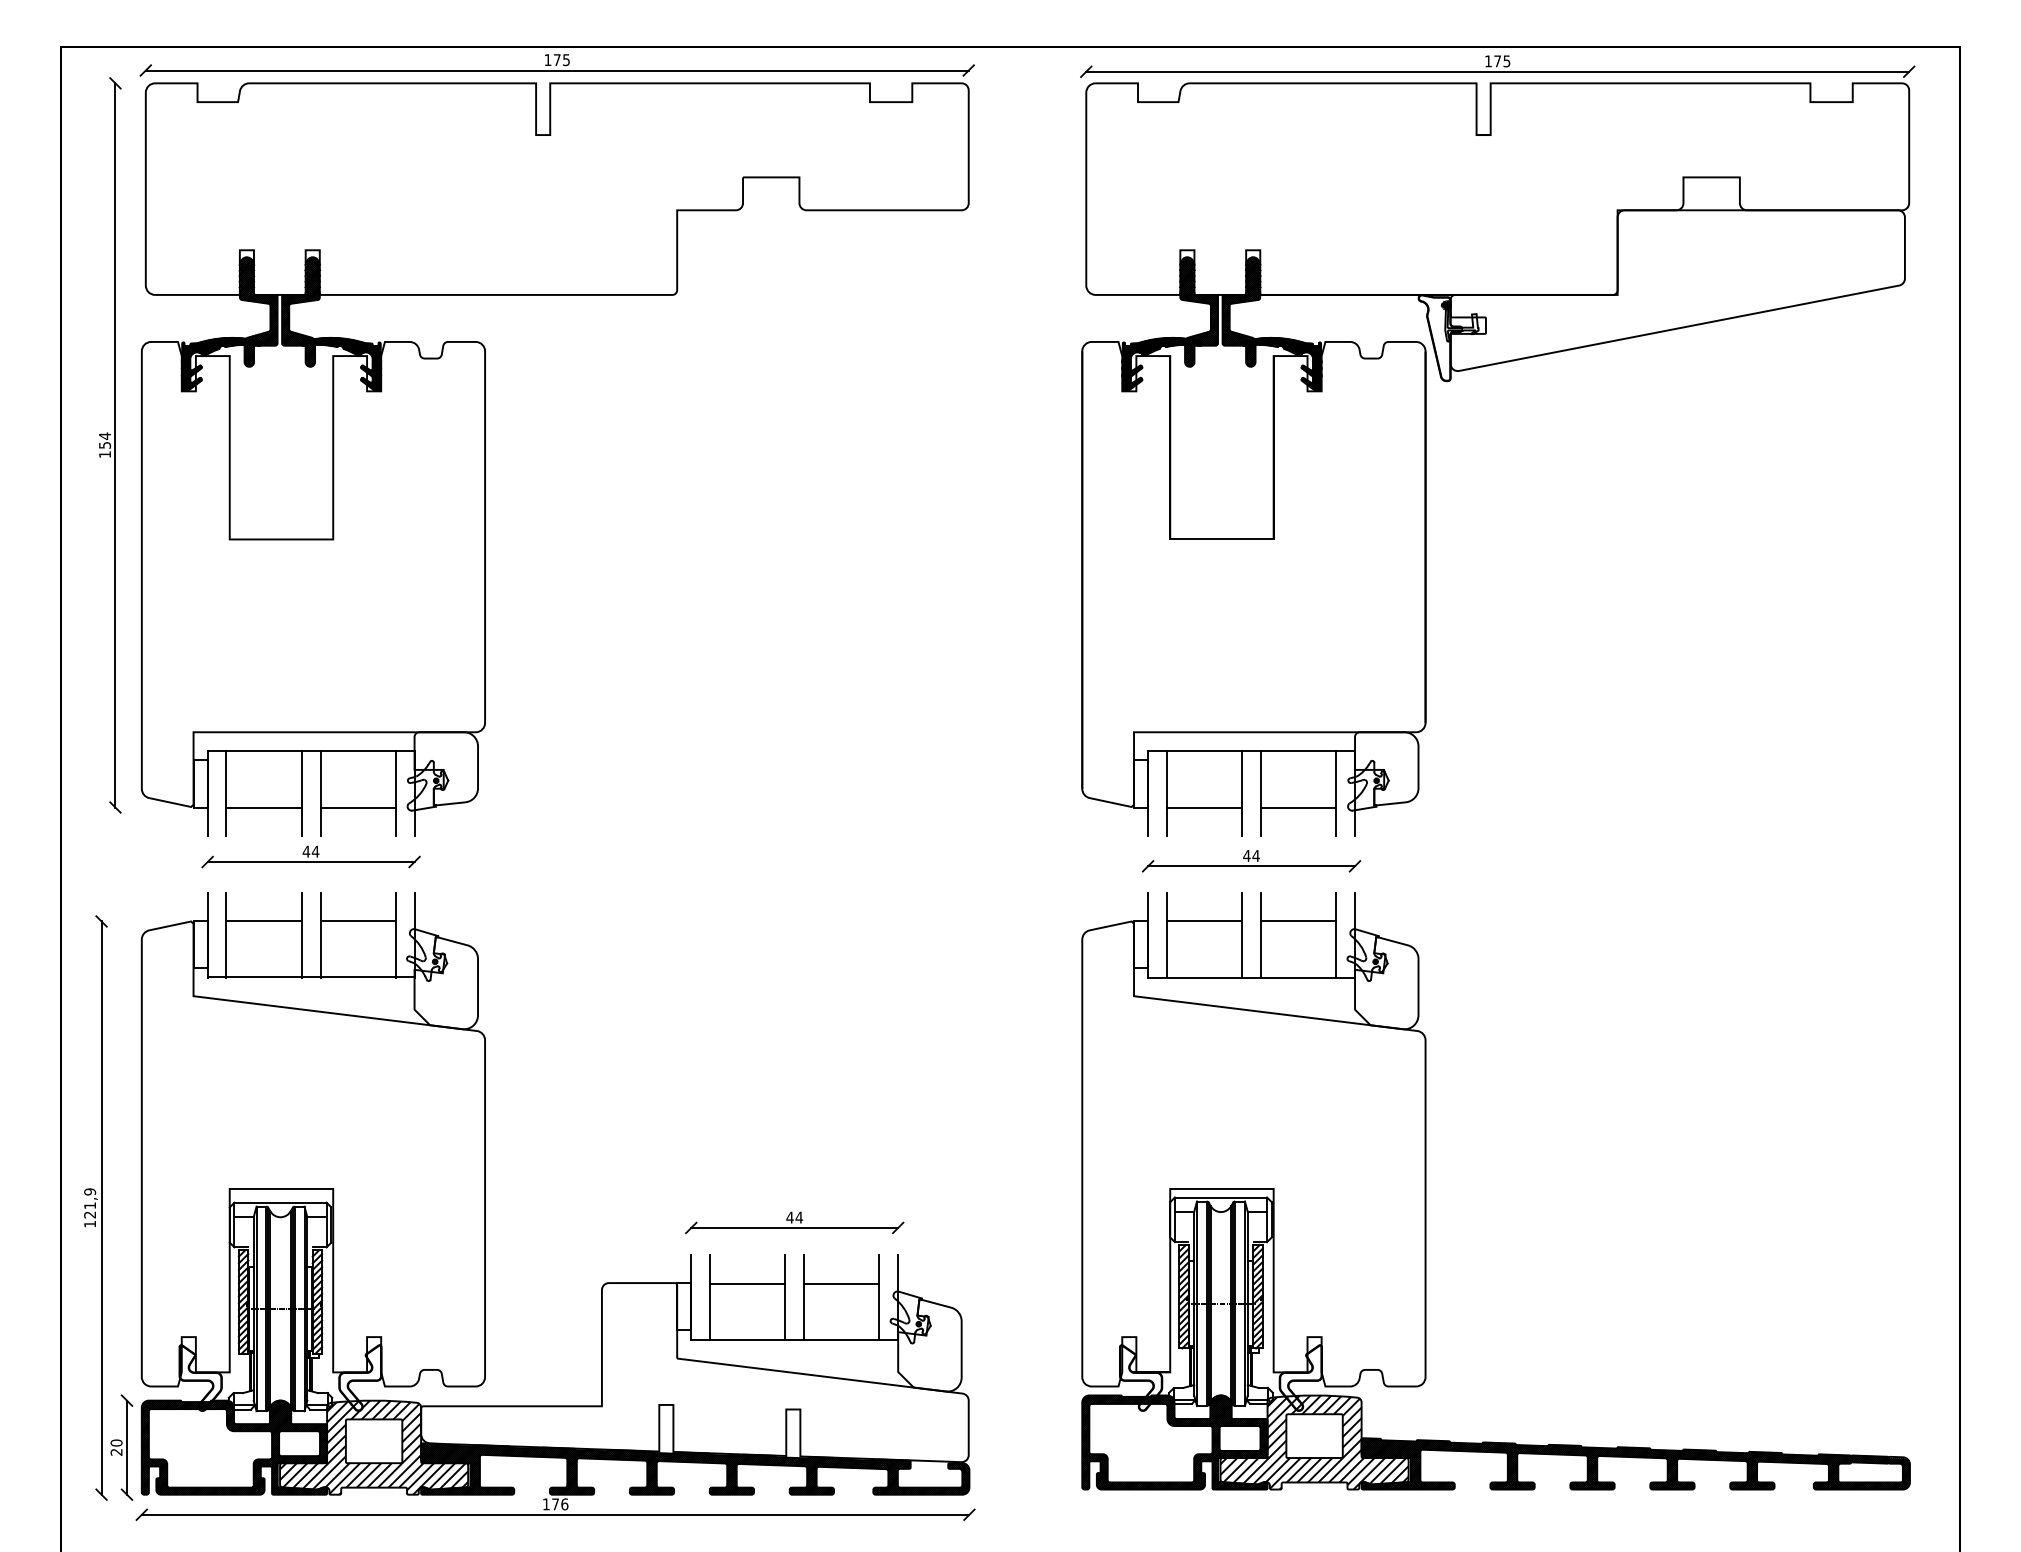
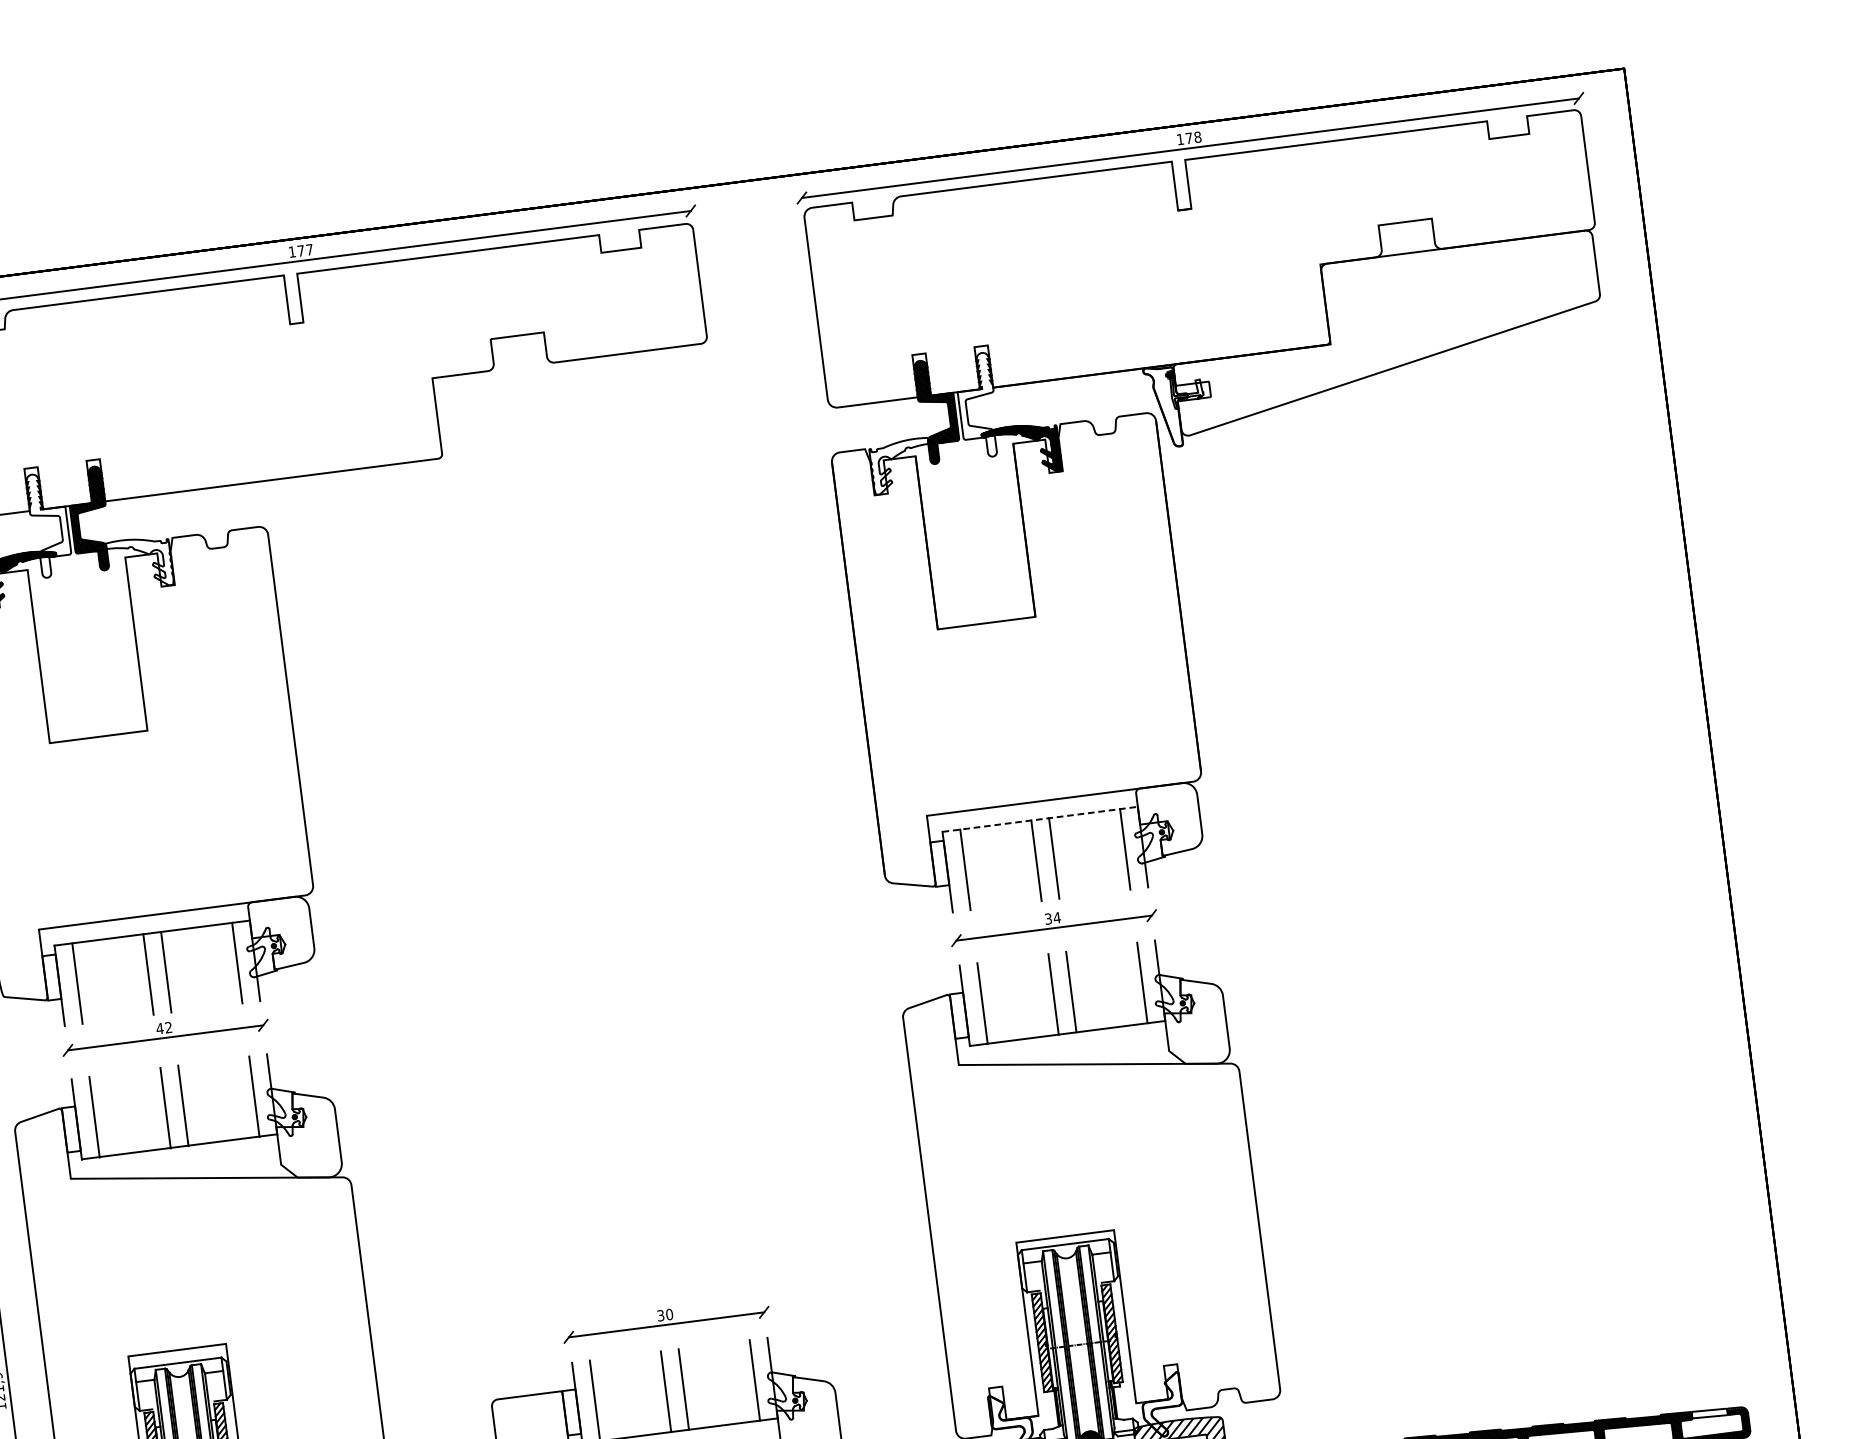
text: (566, 60) -> (309, 250), 175 -> 177
text: (1506, 61) -> (1197, 137), 175 -> 178
hatch: (258, 311) -> (49, 524), removed
hatch: (1241, 311) -> (977, 405), removed
hatch: (341, 364) -> (134, 564), removed
hatch: (1162, 364) -> (909, 465), removed
line: (1252, 751) -> (1041, 819), solid -> dashed
line: (263, 807) -> (114, 992), removed
line: (357, 807) -> (202, 980), removed
line: (1204, 807) -> (1002, 878), removed
line: (1298, 807) -> (1091, 866), removed
text: (315, 851) -> (168, 1027), 44 -> 42
text: (1246, 856) -> (1048, 919), 44 -> 34
line: (263, 921) -> (127, 1099), removed
line: (357, 921) -> (216, 1088), removed
line: (1204, 921) -> (1016, 985), removed
line: (1298, 921) -> (1105, 974), removed
text: (794, 1217) -> (665, 1315), 44 -> 30
line: (747, 1283) -> (628, 1383), removed
line: (841, 1283) -> (717, 1371), removed
hatch: (1869, 1459) -> (1709, 1413), removed

